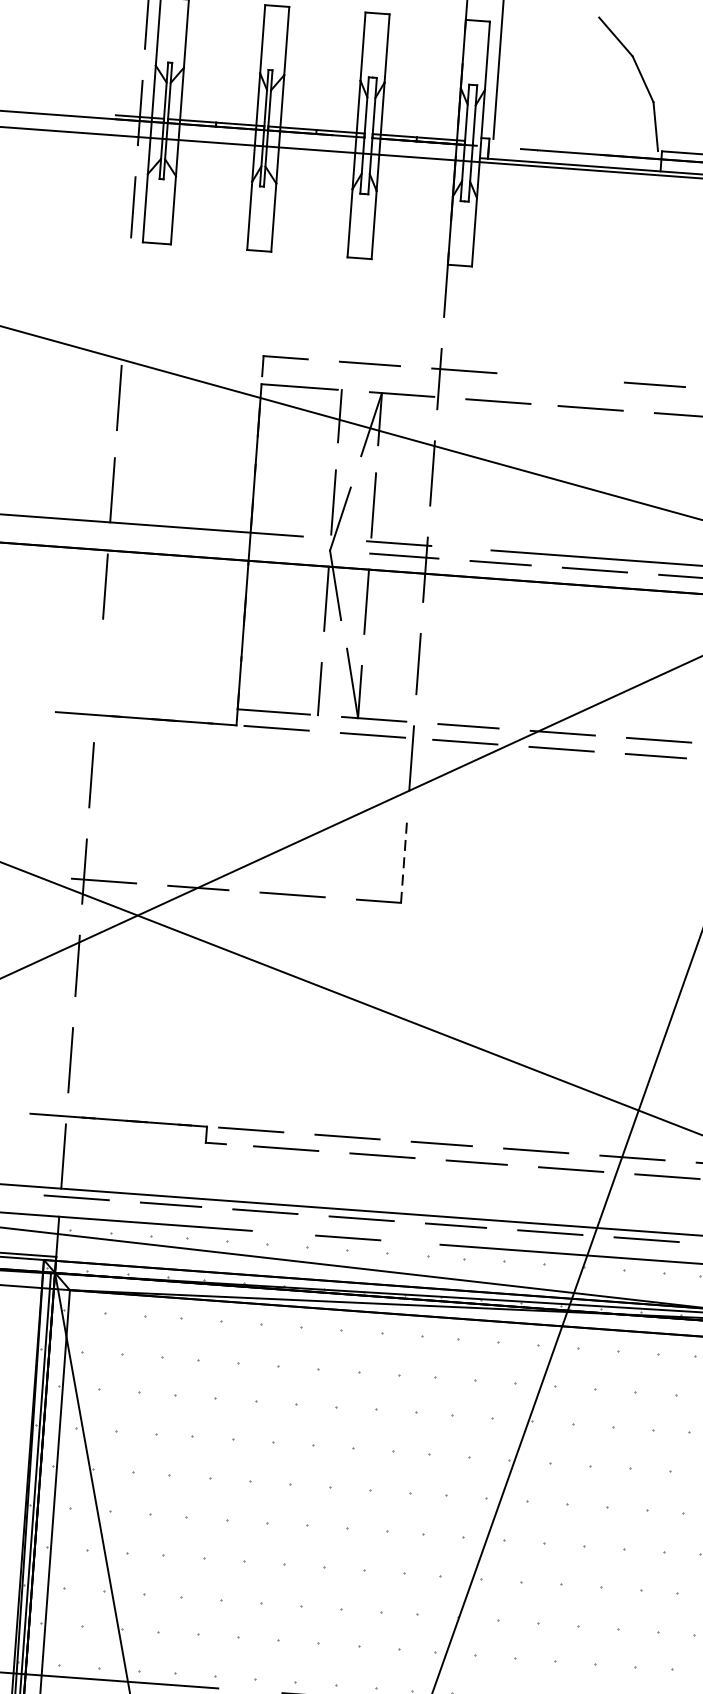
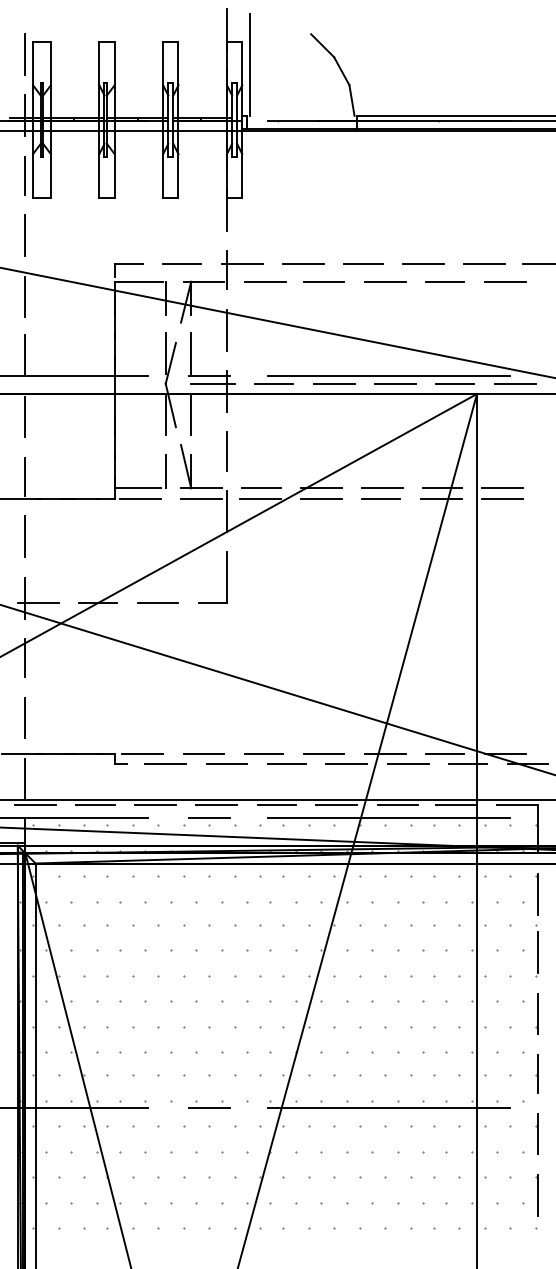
line: (126, 301) -> (25, 235), added
line: (560, 377) -> (303, 263), added
line: (98, 680) -> (25, 476), added
line: (403, 862) -> (226, 577), dashed -> solid

